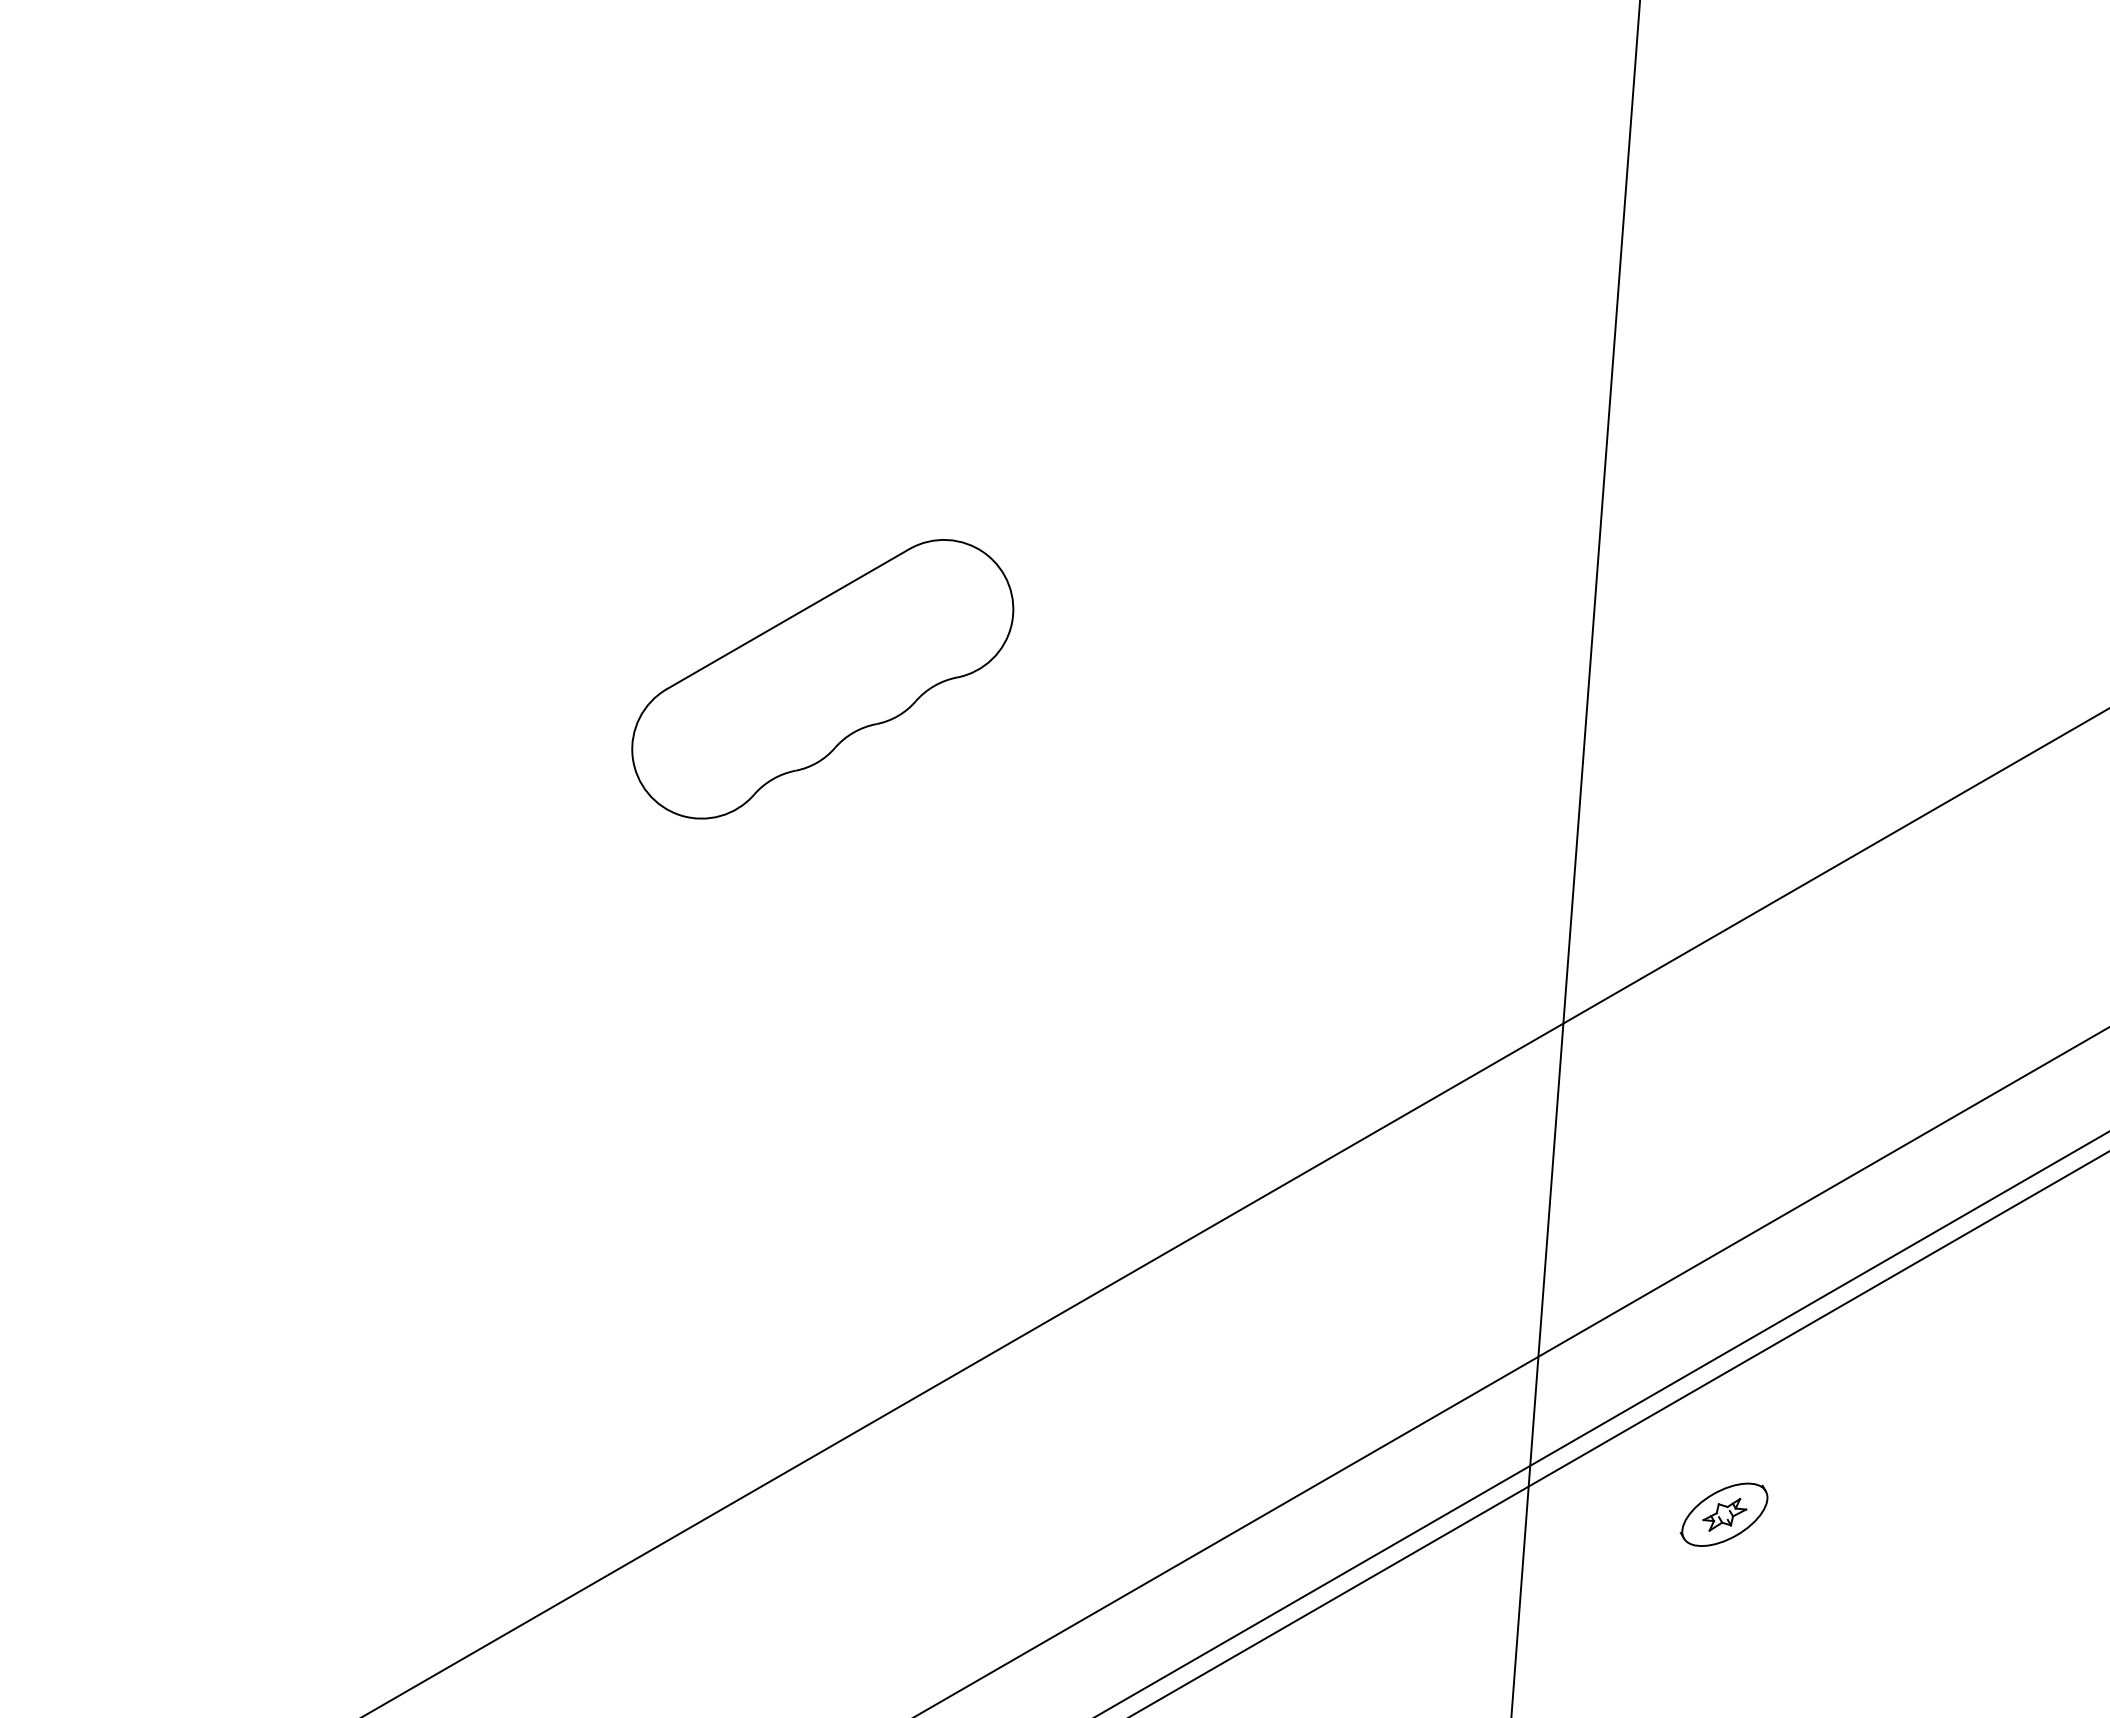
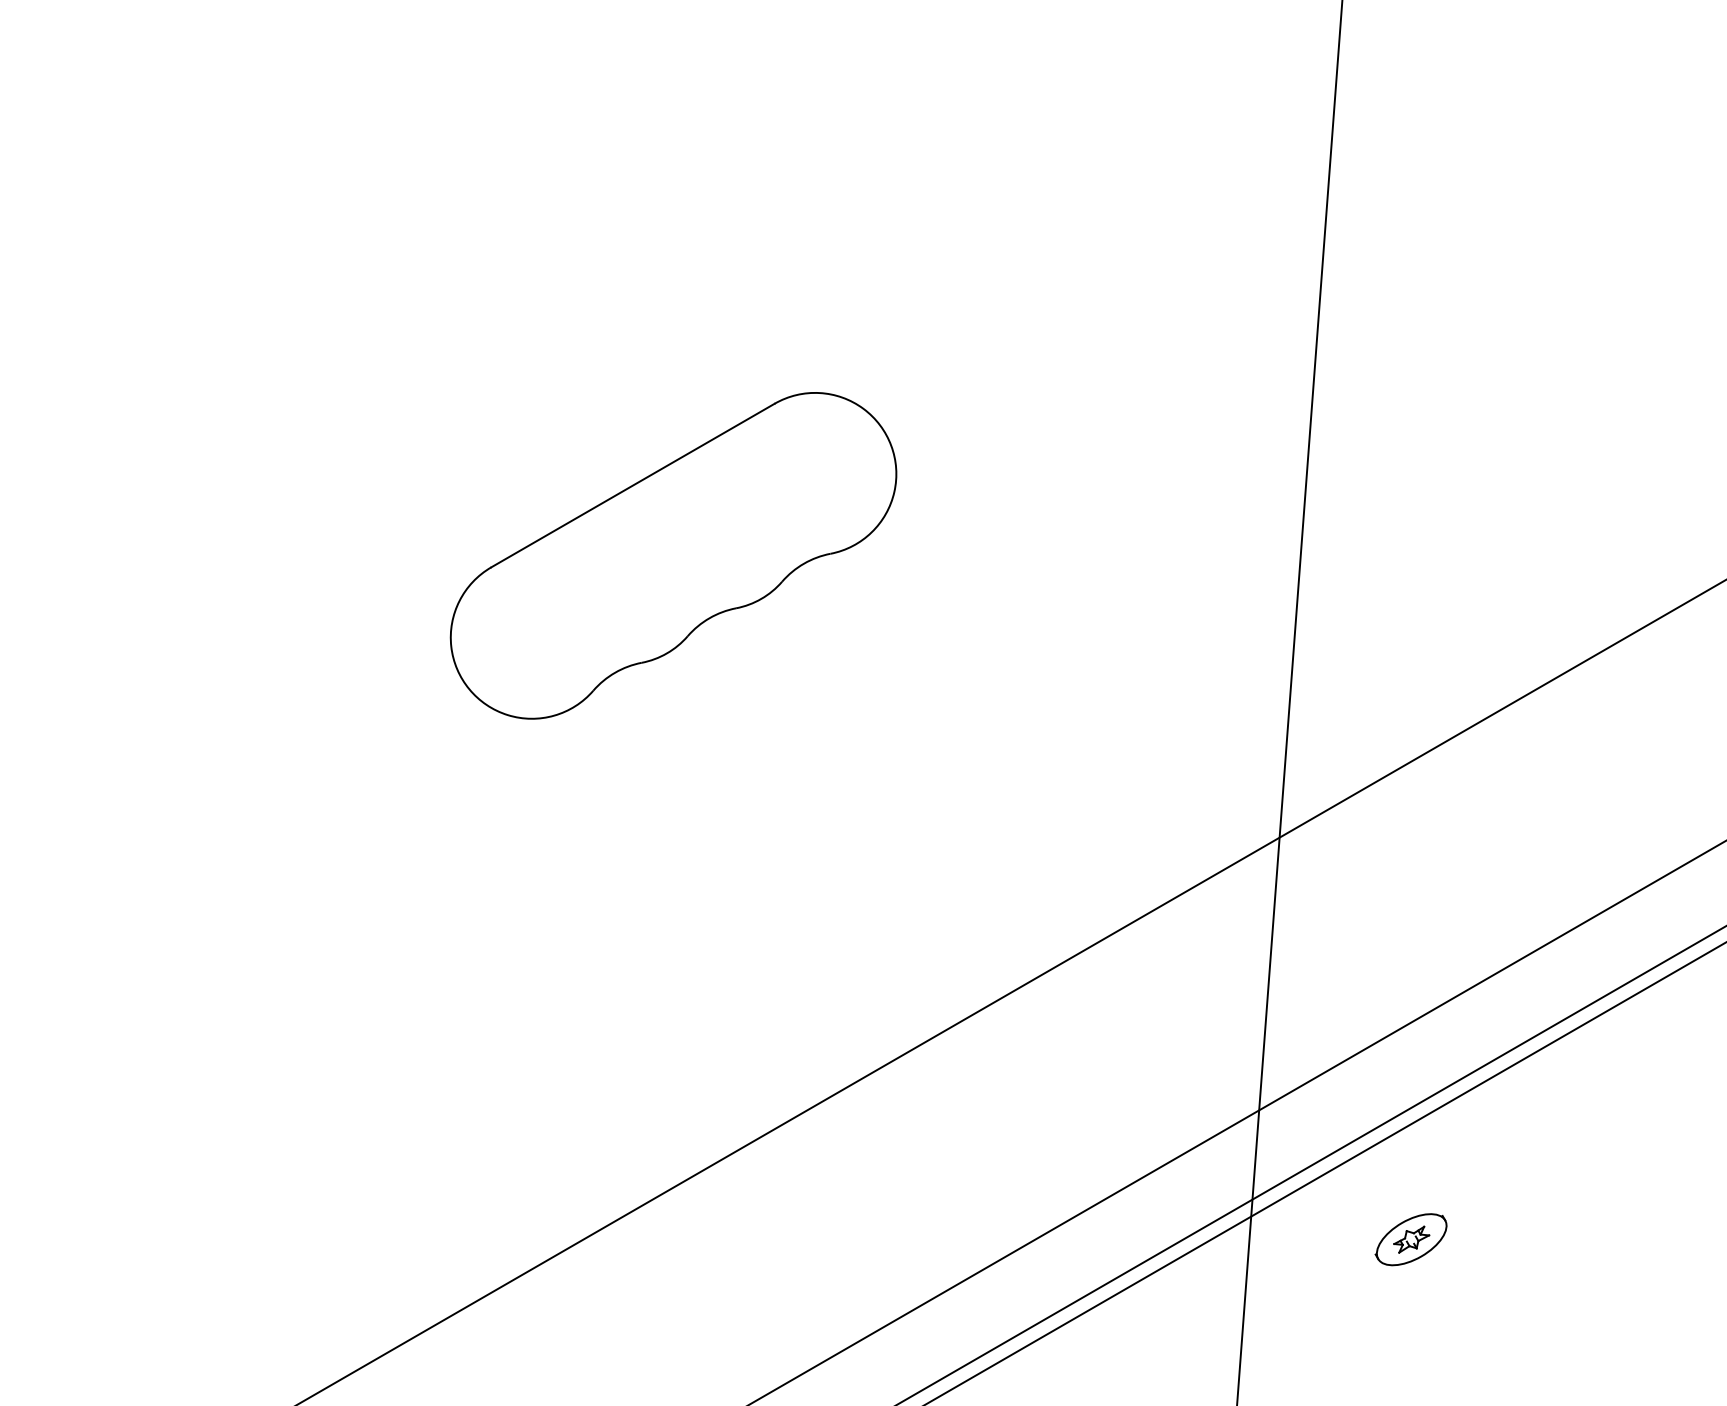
part: (822, 679) -> (673, 556), size x1.43

